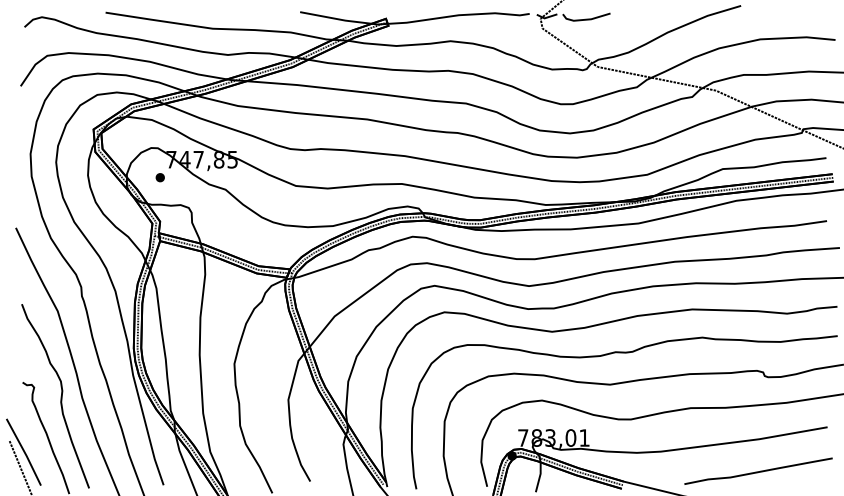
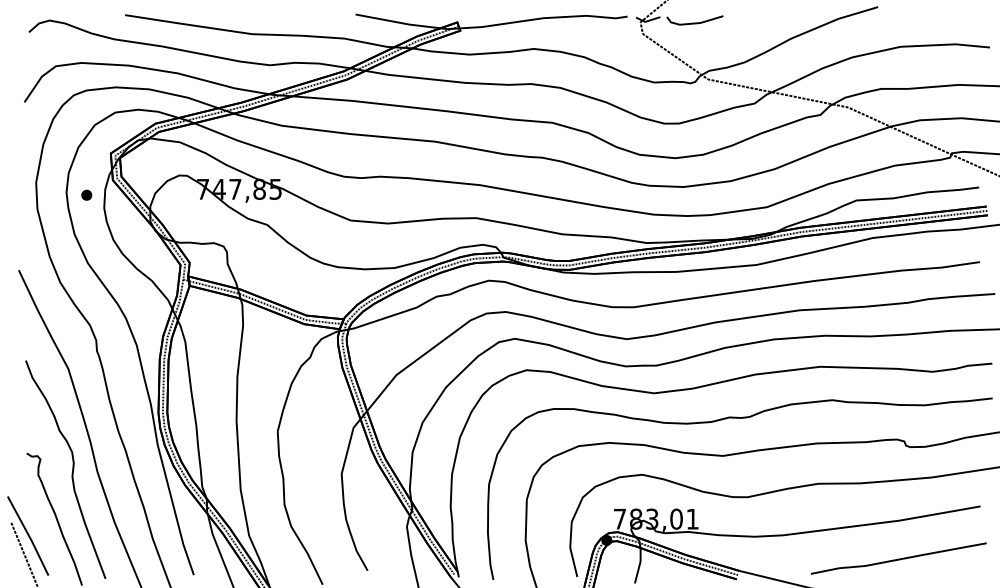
part: (159, 177) -> (85, 195), moved

